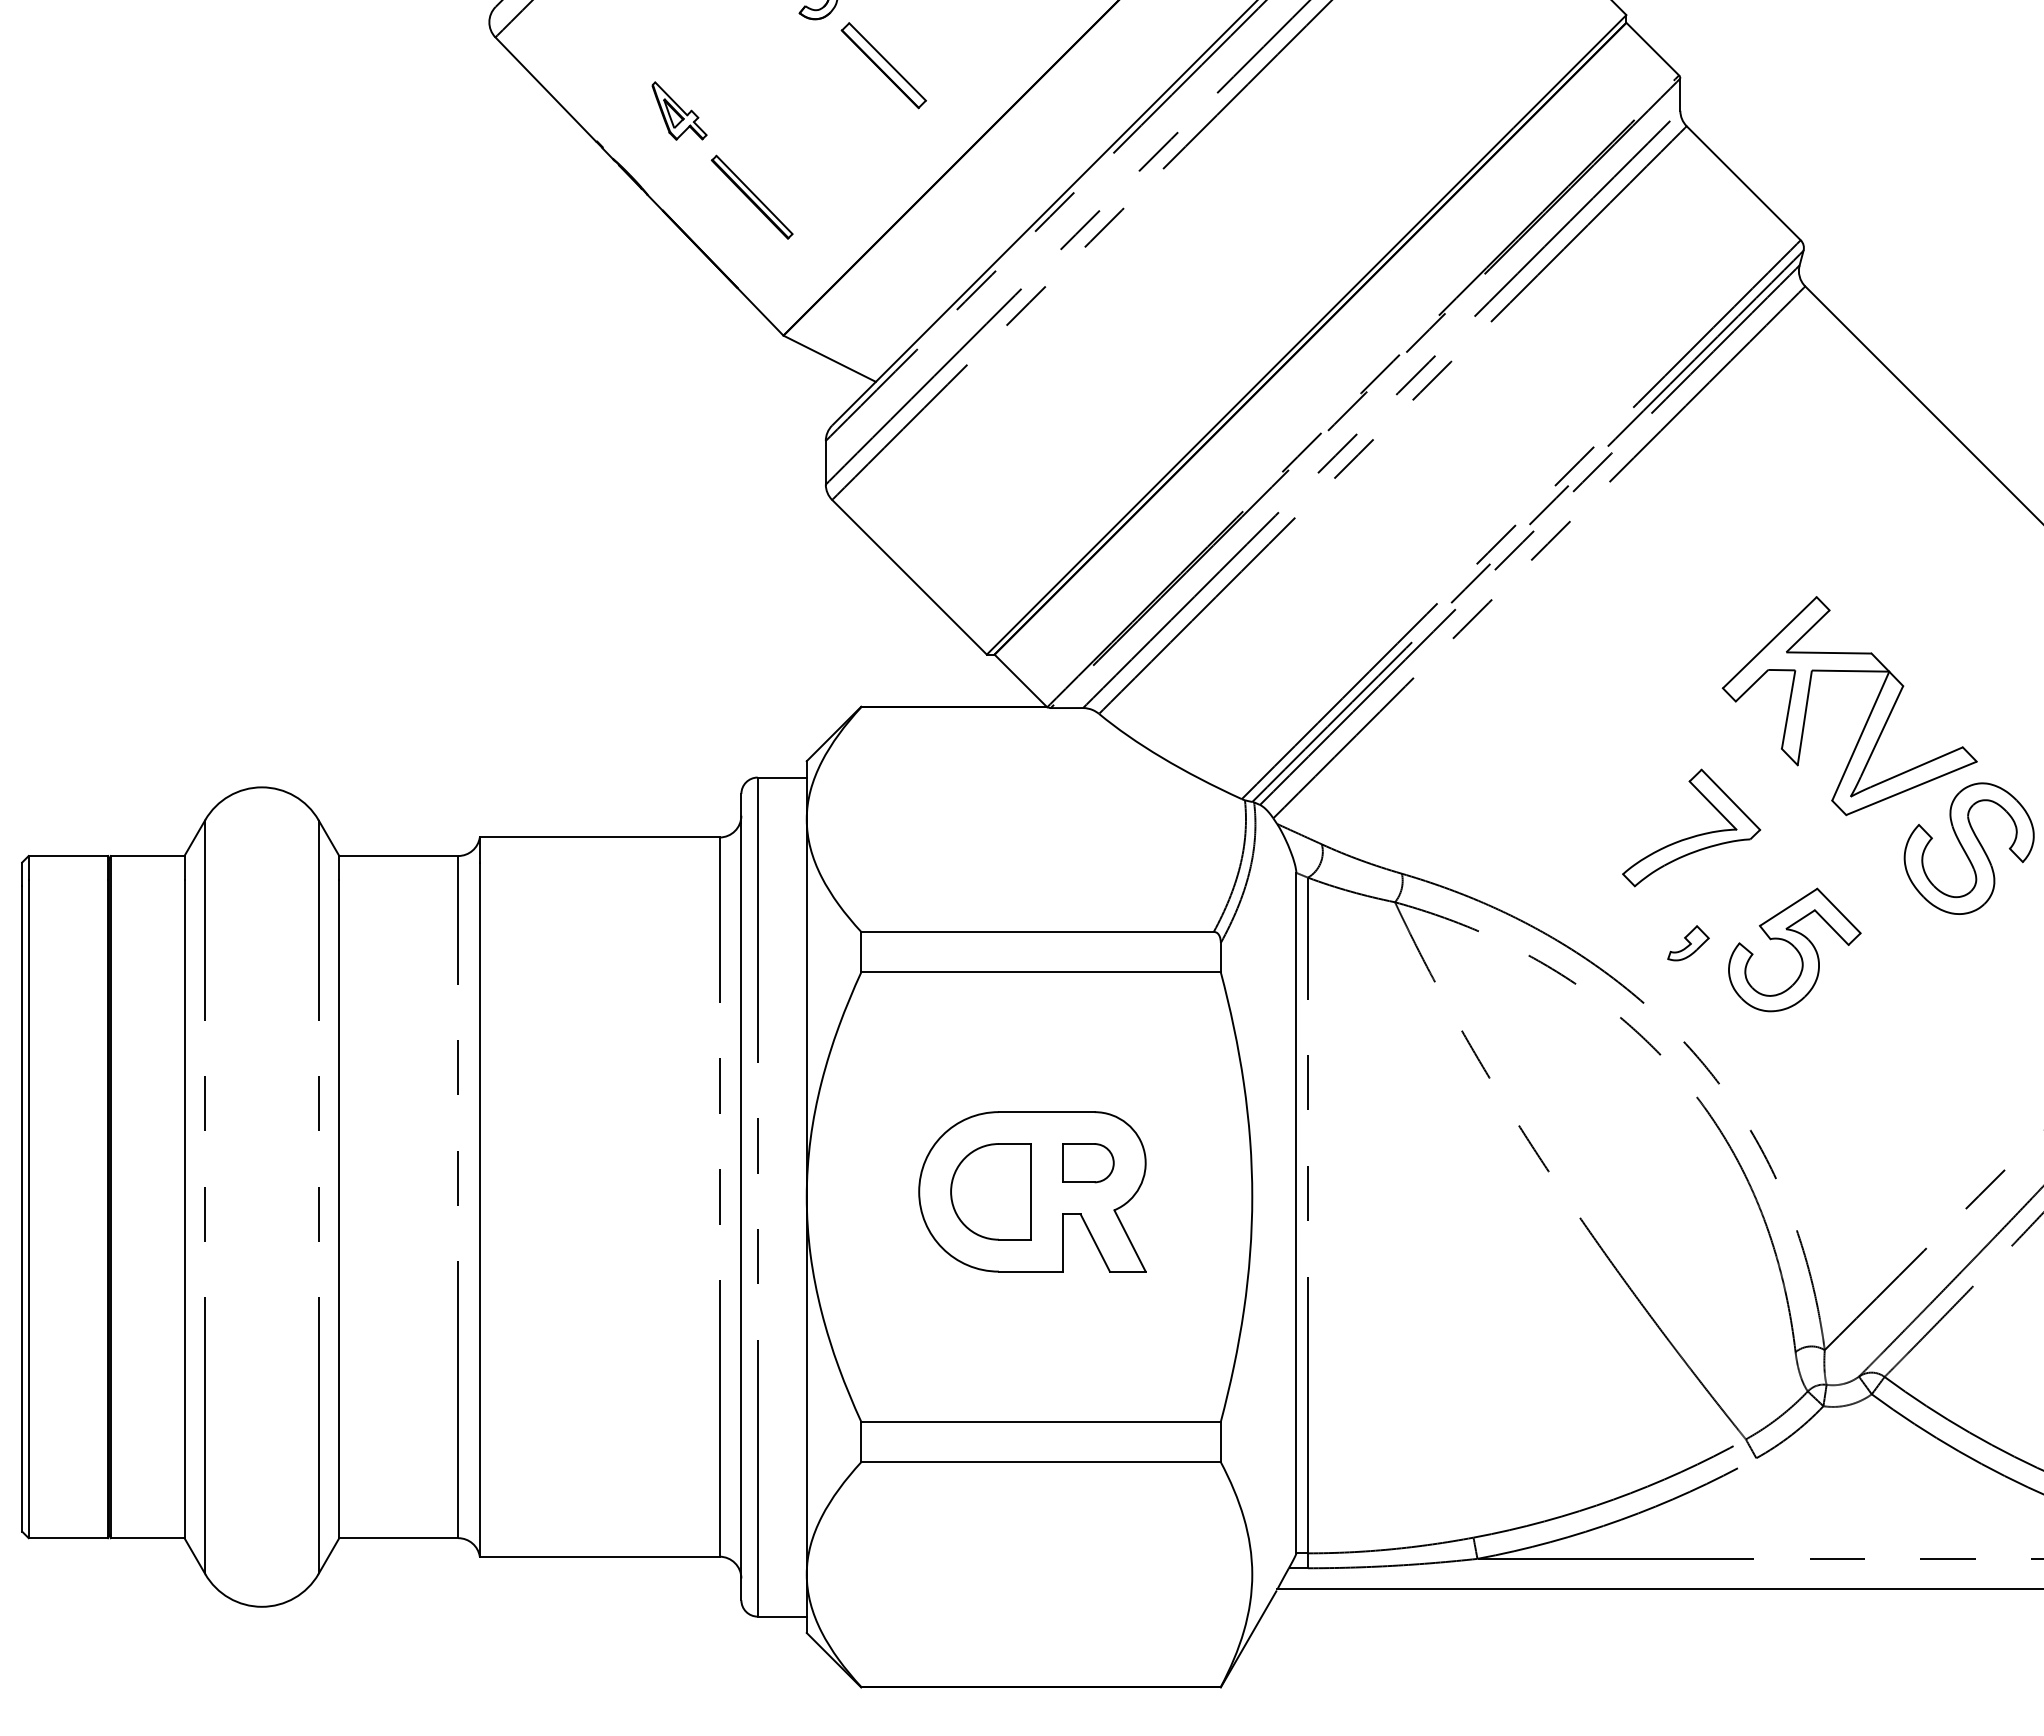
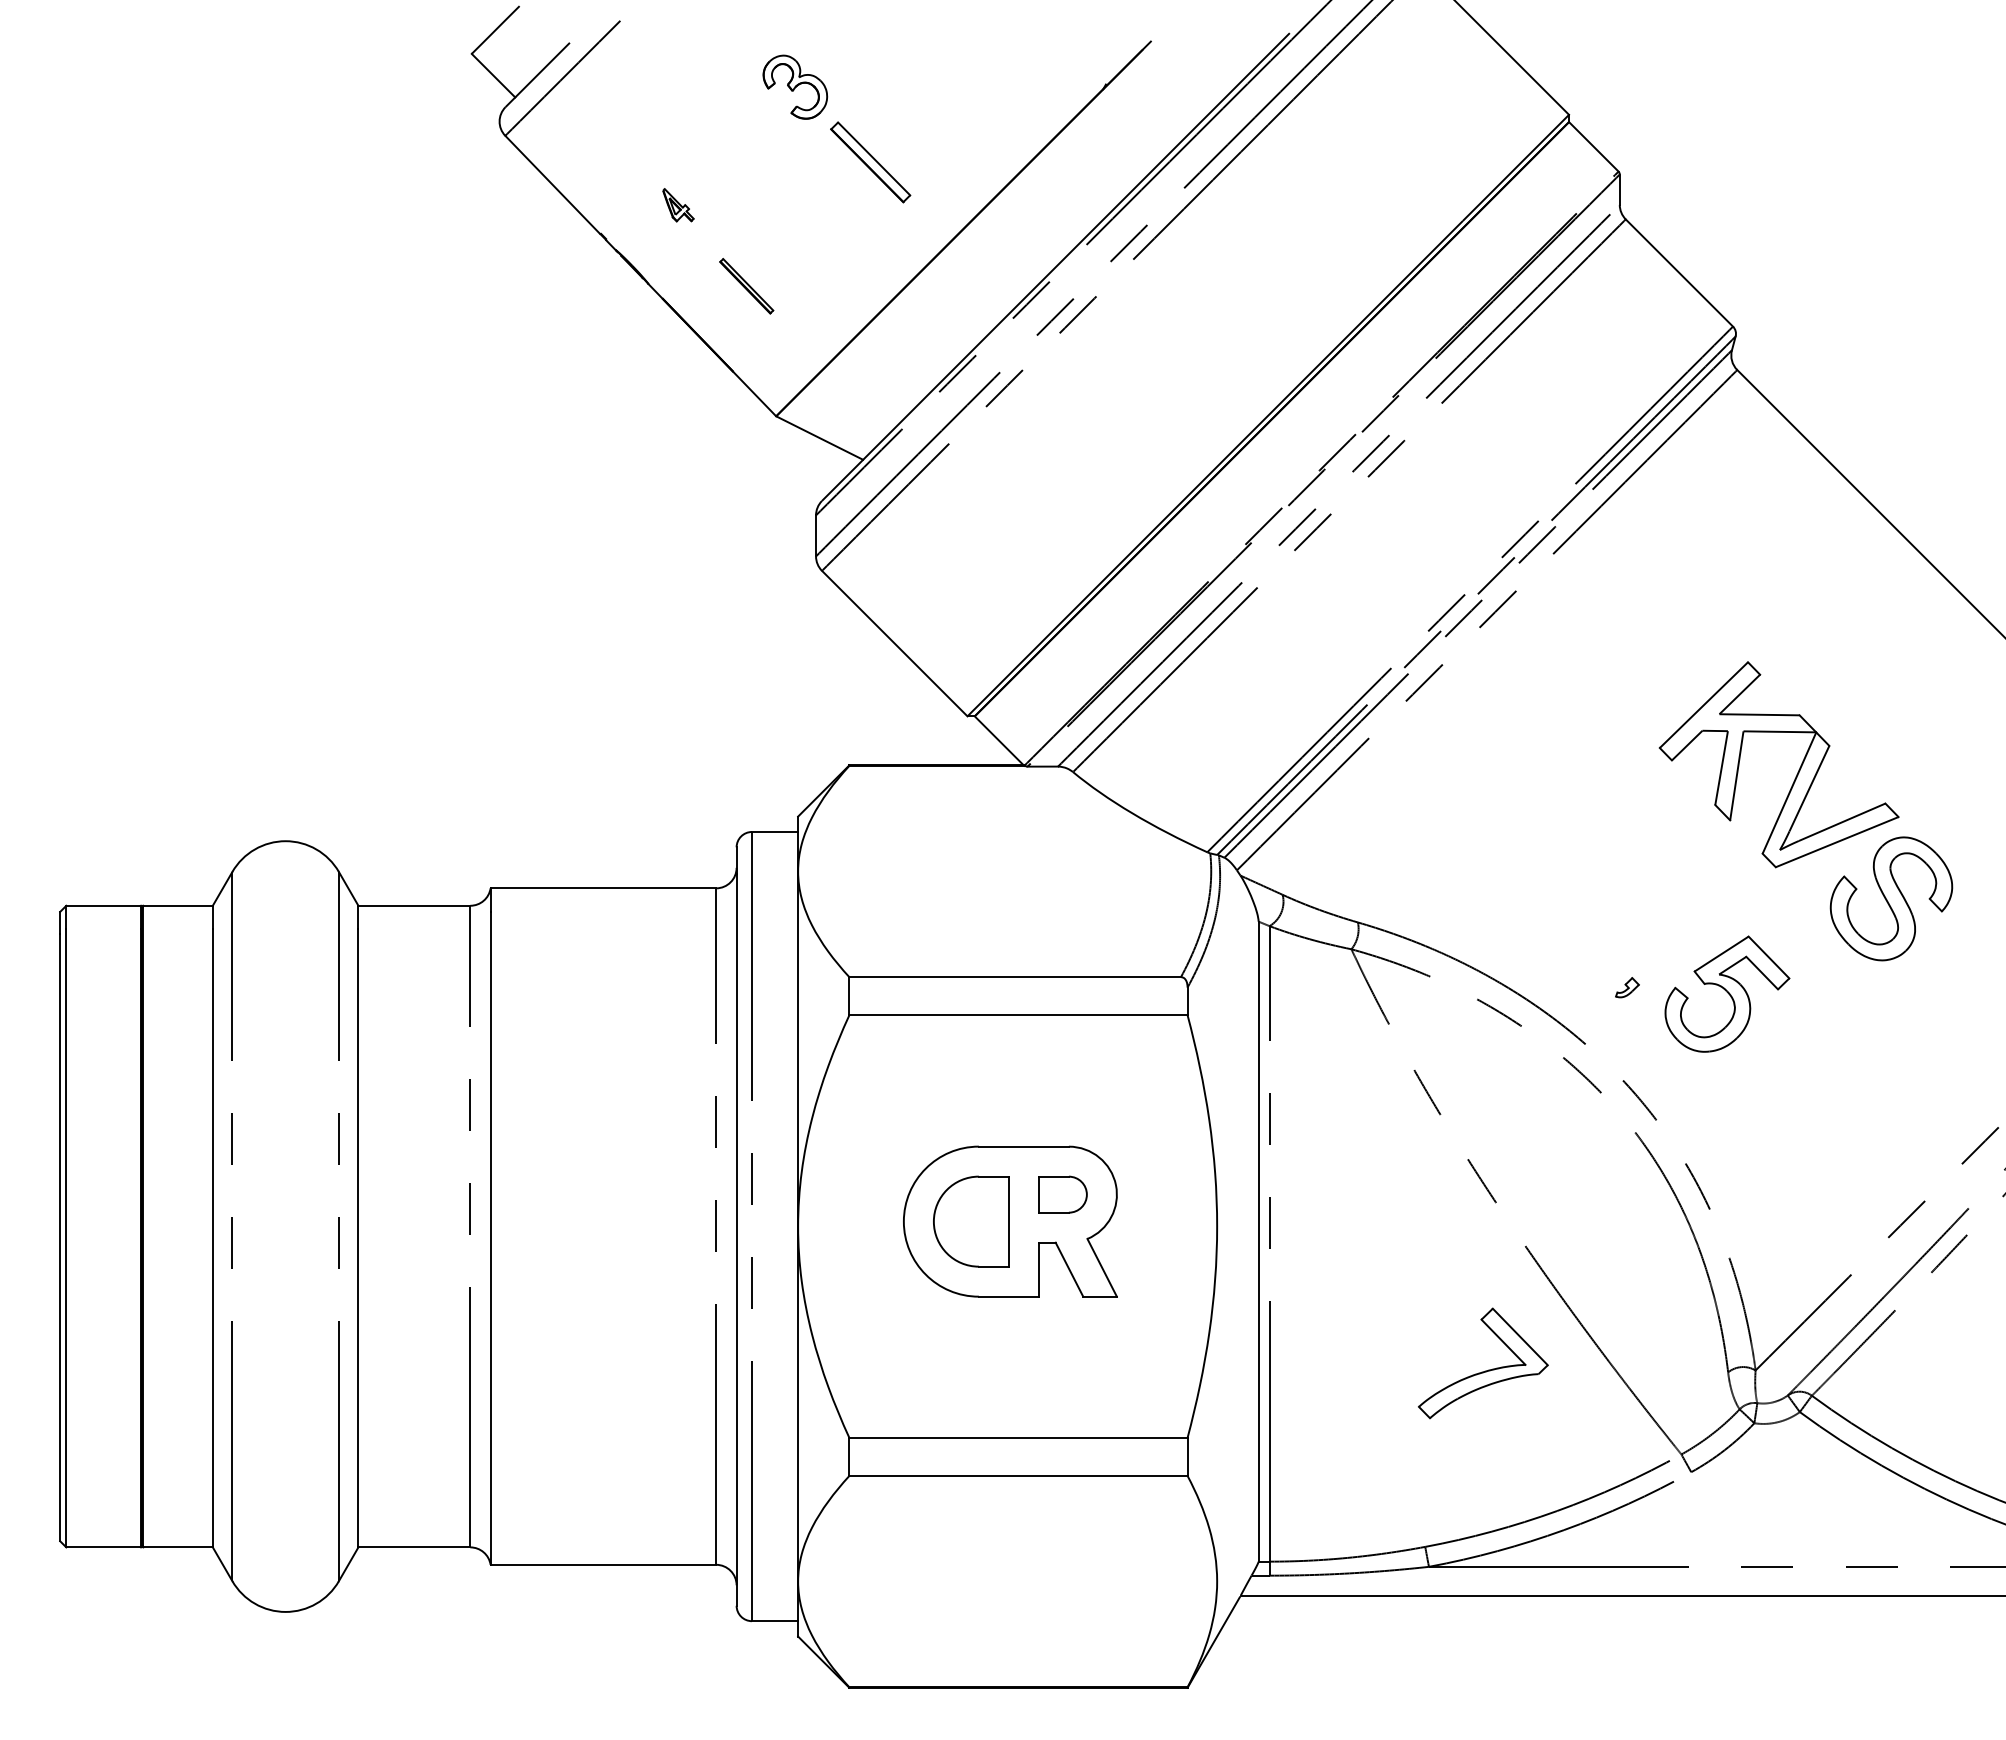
part: (679, 111) -> (678, 205), size x0.6
part: (751, 197) -> (746, 286), size x0.7
part: (1693, 835) -> (1485, 1370), moved
part: (1688, 942) -> (1627, 987), size x0.6

